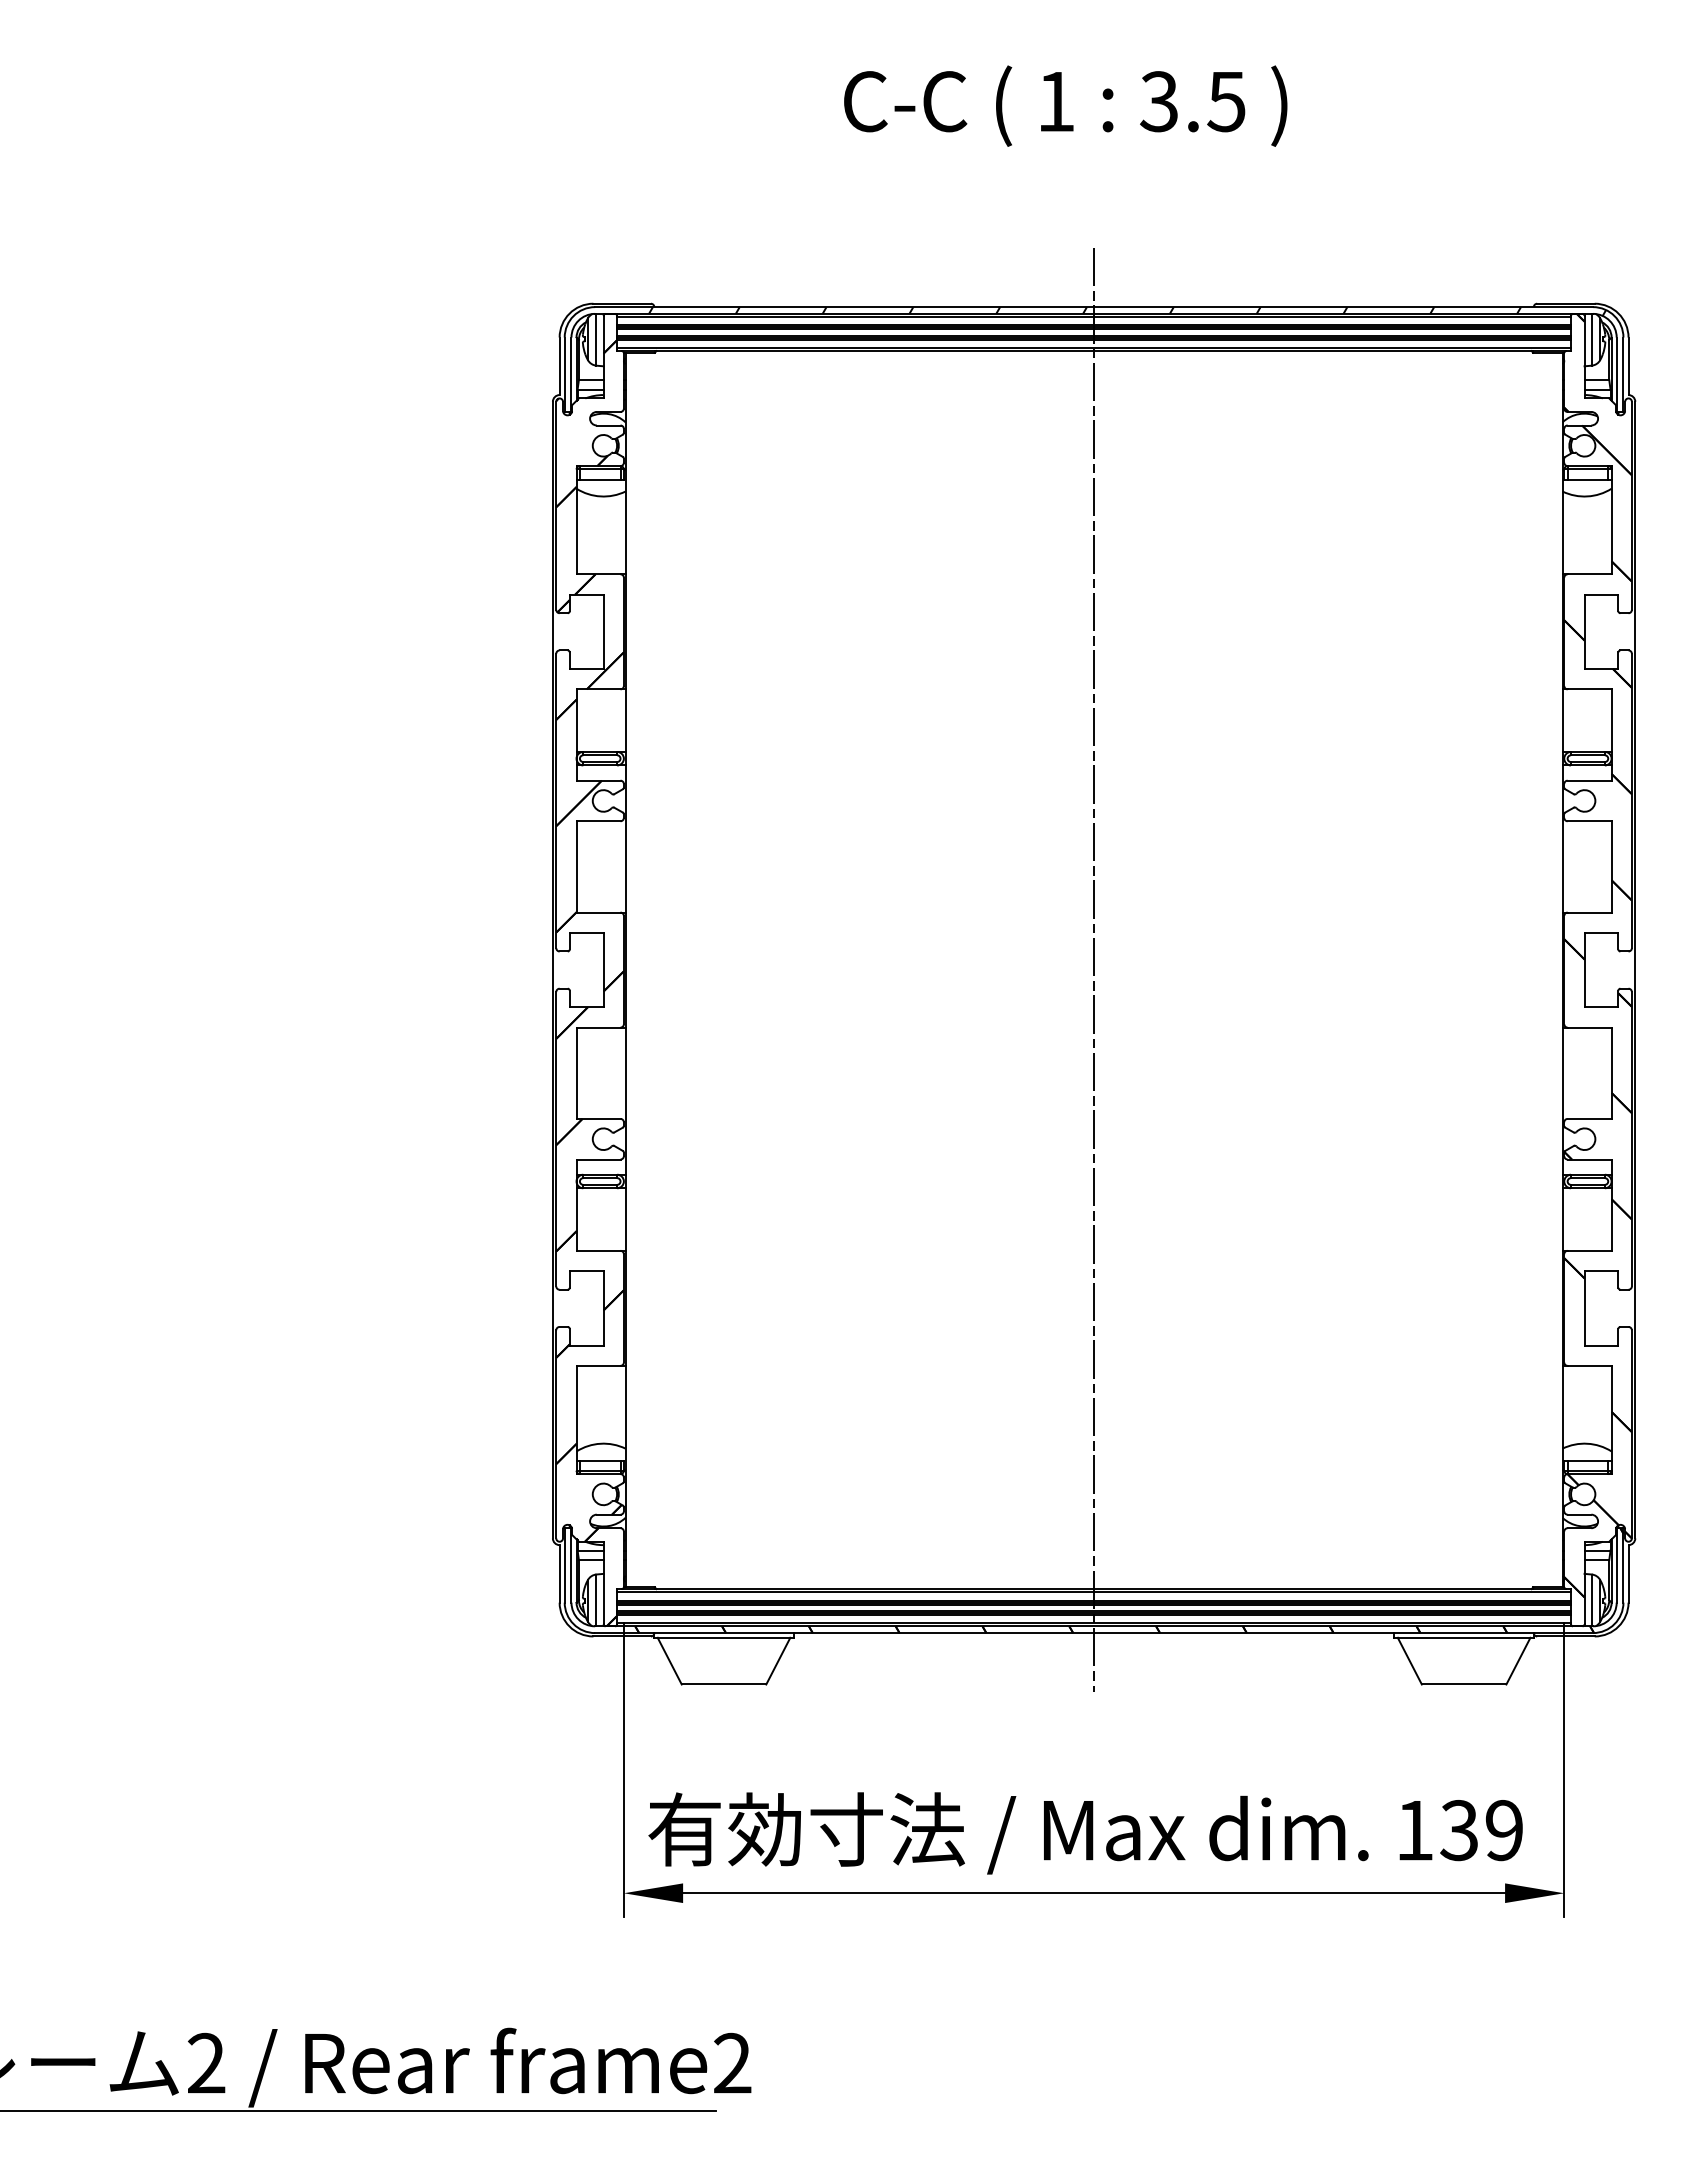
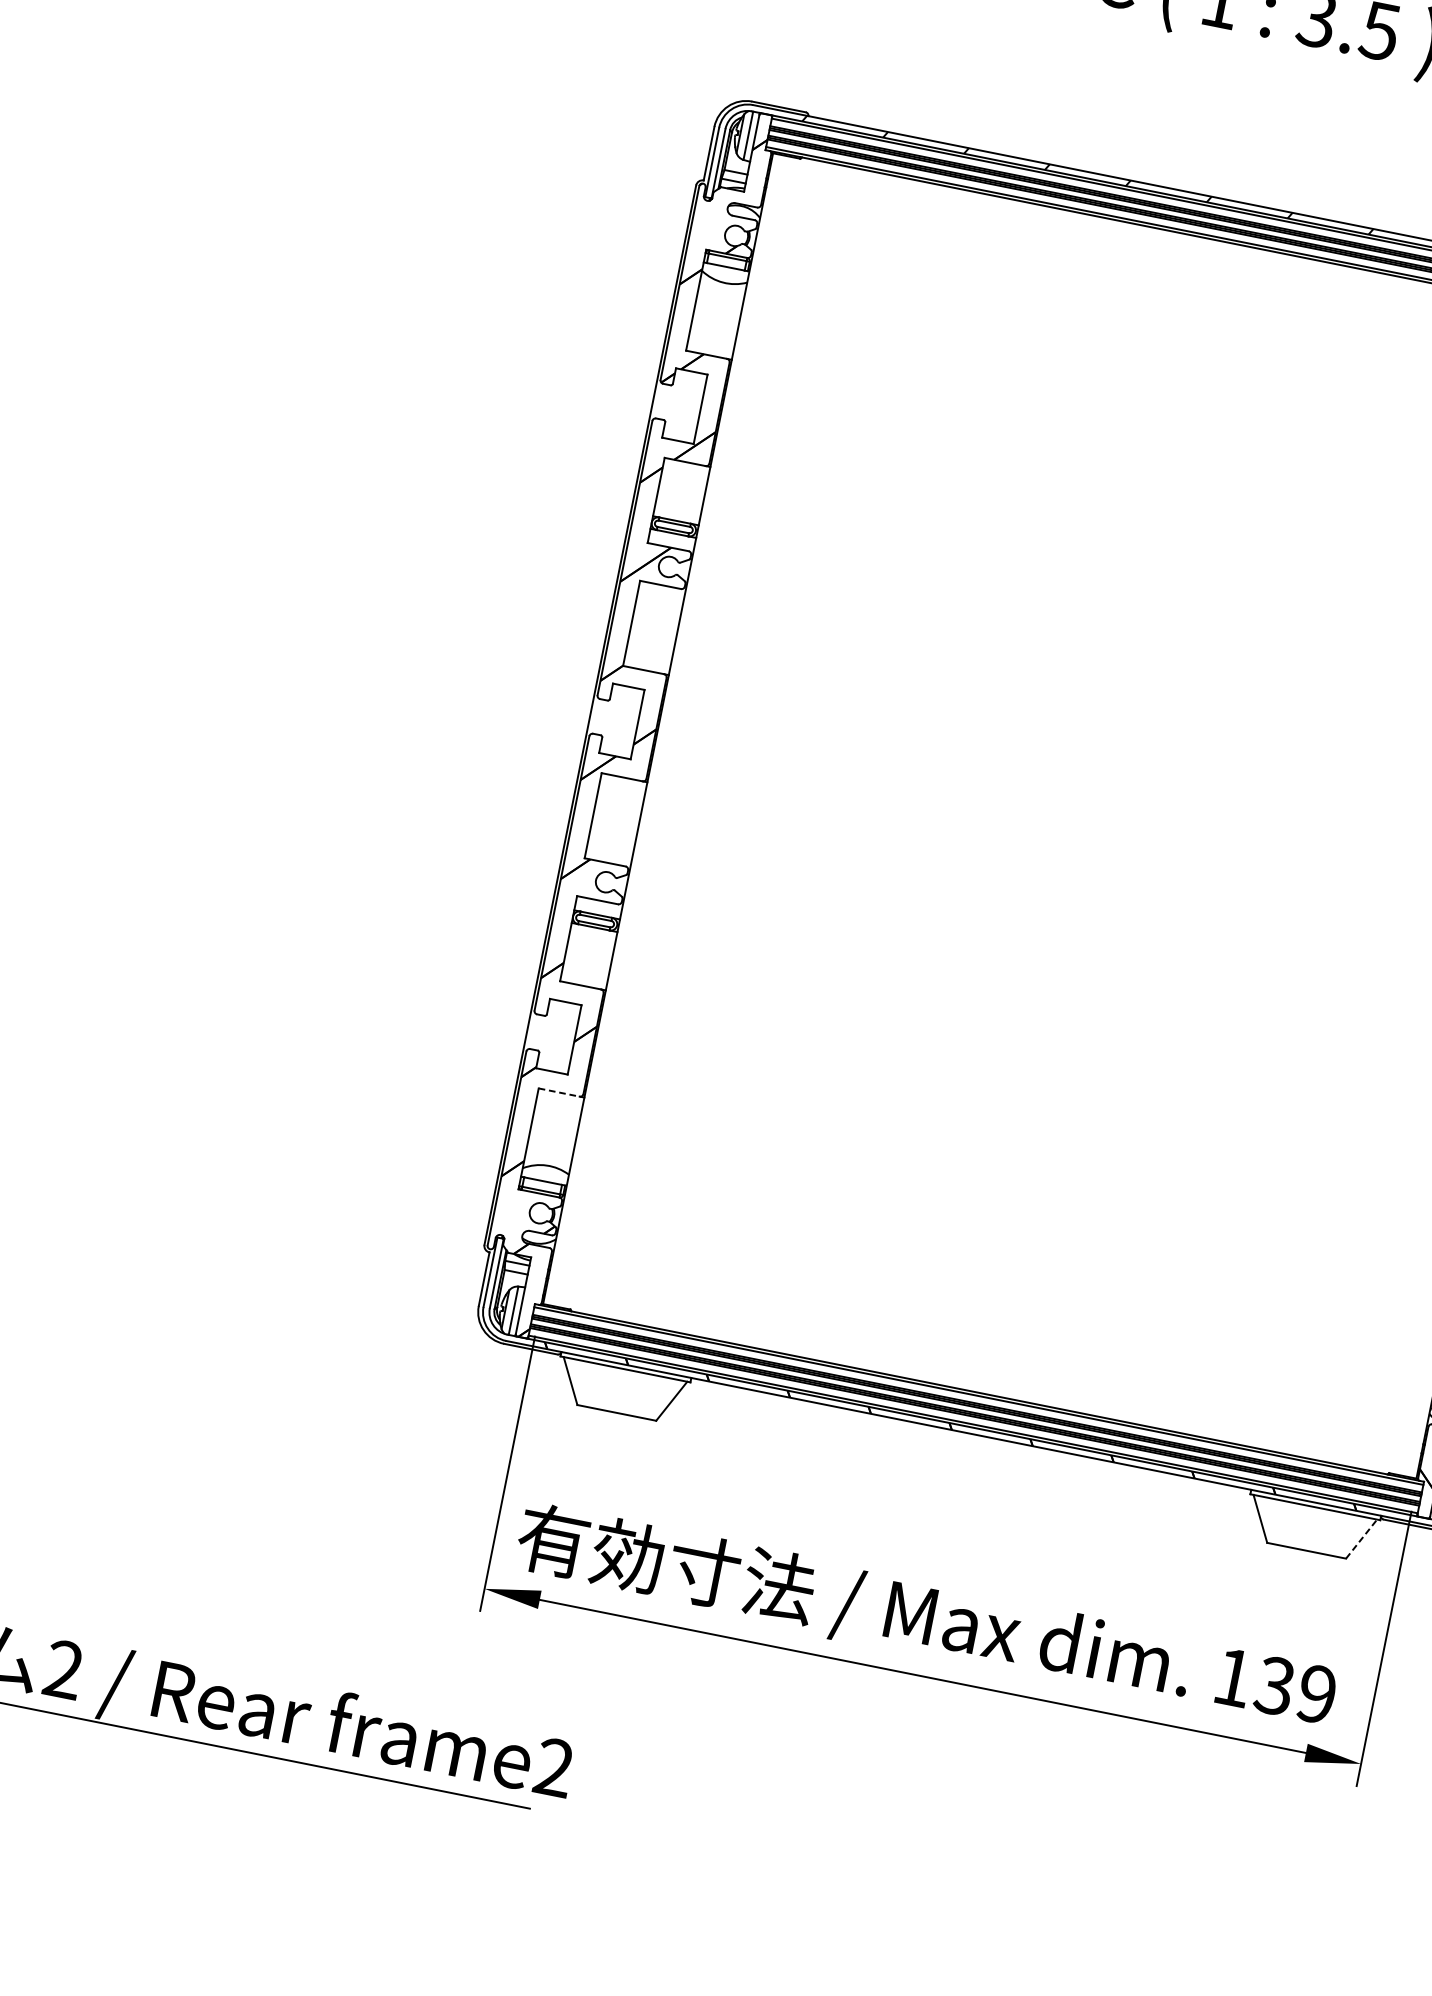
line: (1094, 969) -> (1095, 815), removed
line: (598, 1365) -> (559, 1092), solid -> dashed
line: (1518, 1660) -> (1361, 1538), solid -> dashed

